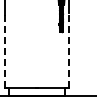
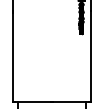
line: (4, 50) -> (12, 56), dashed -> solid
line: (69, 50) -> (91, 56), dashed -> solid

